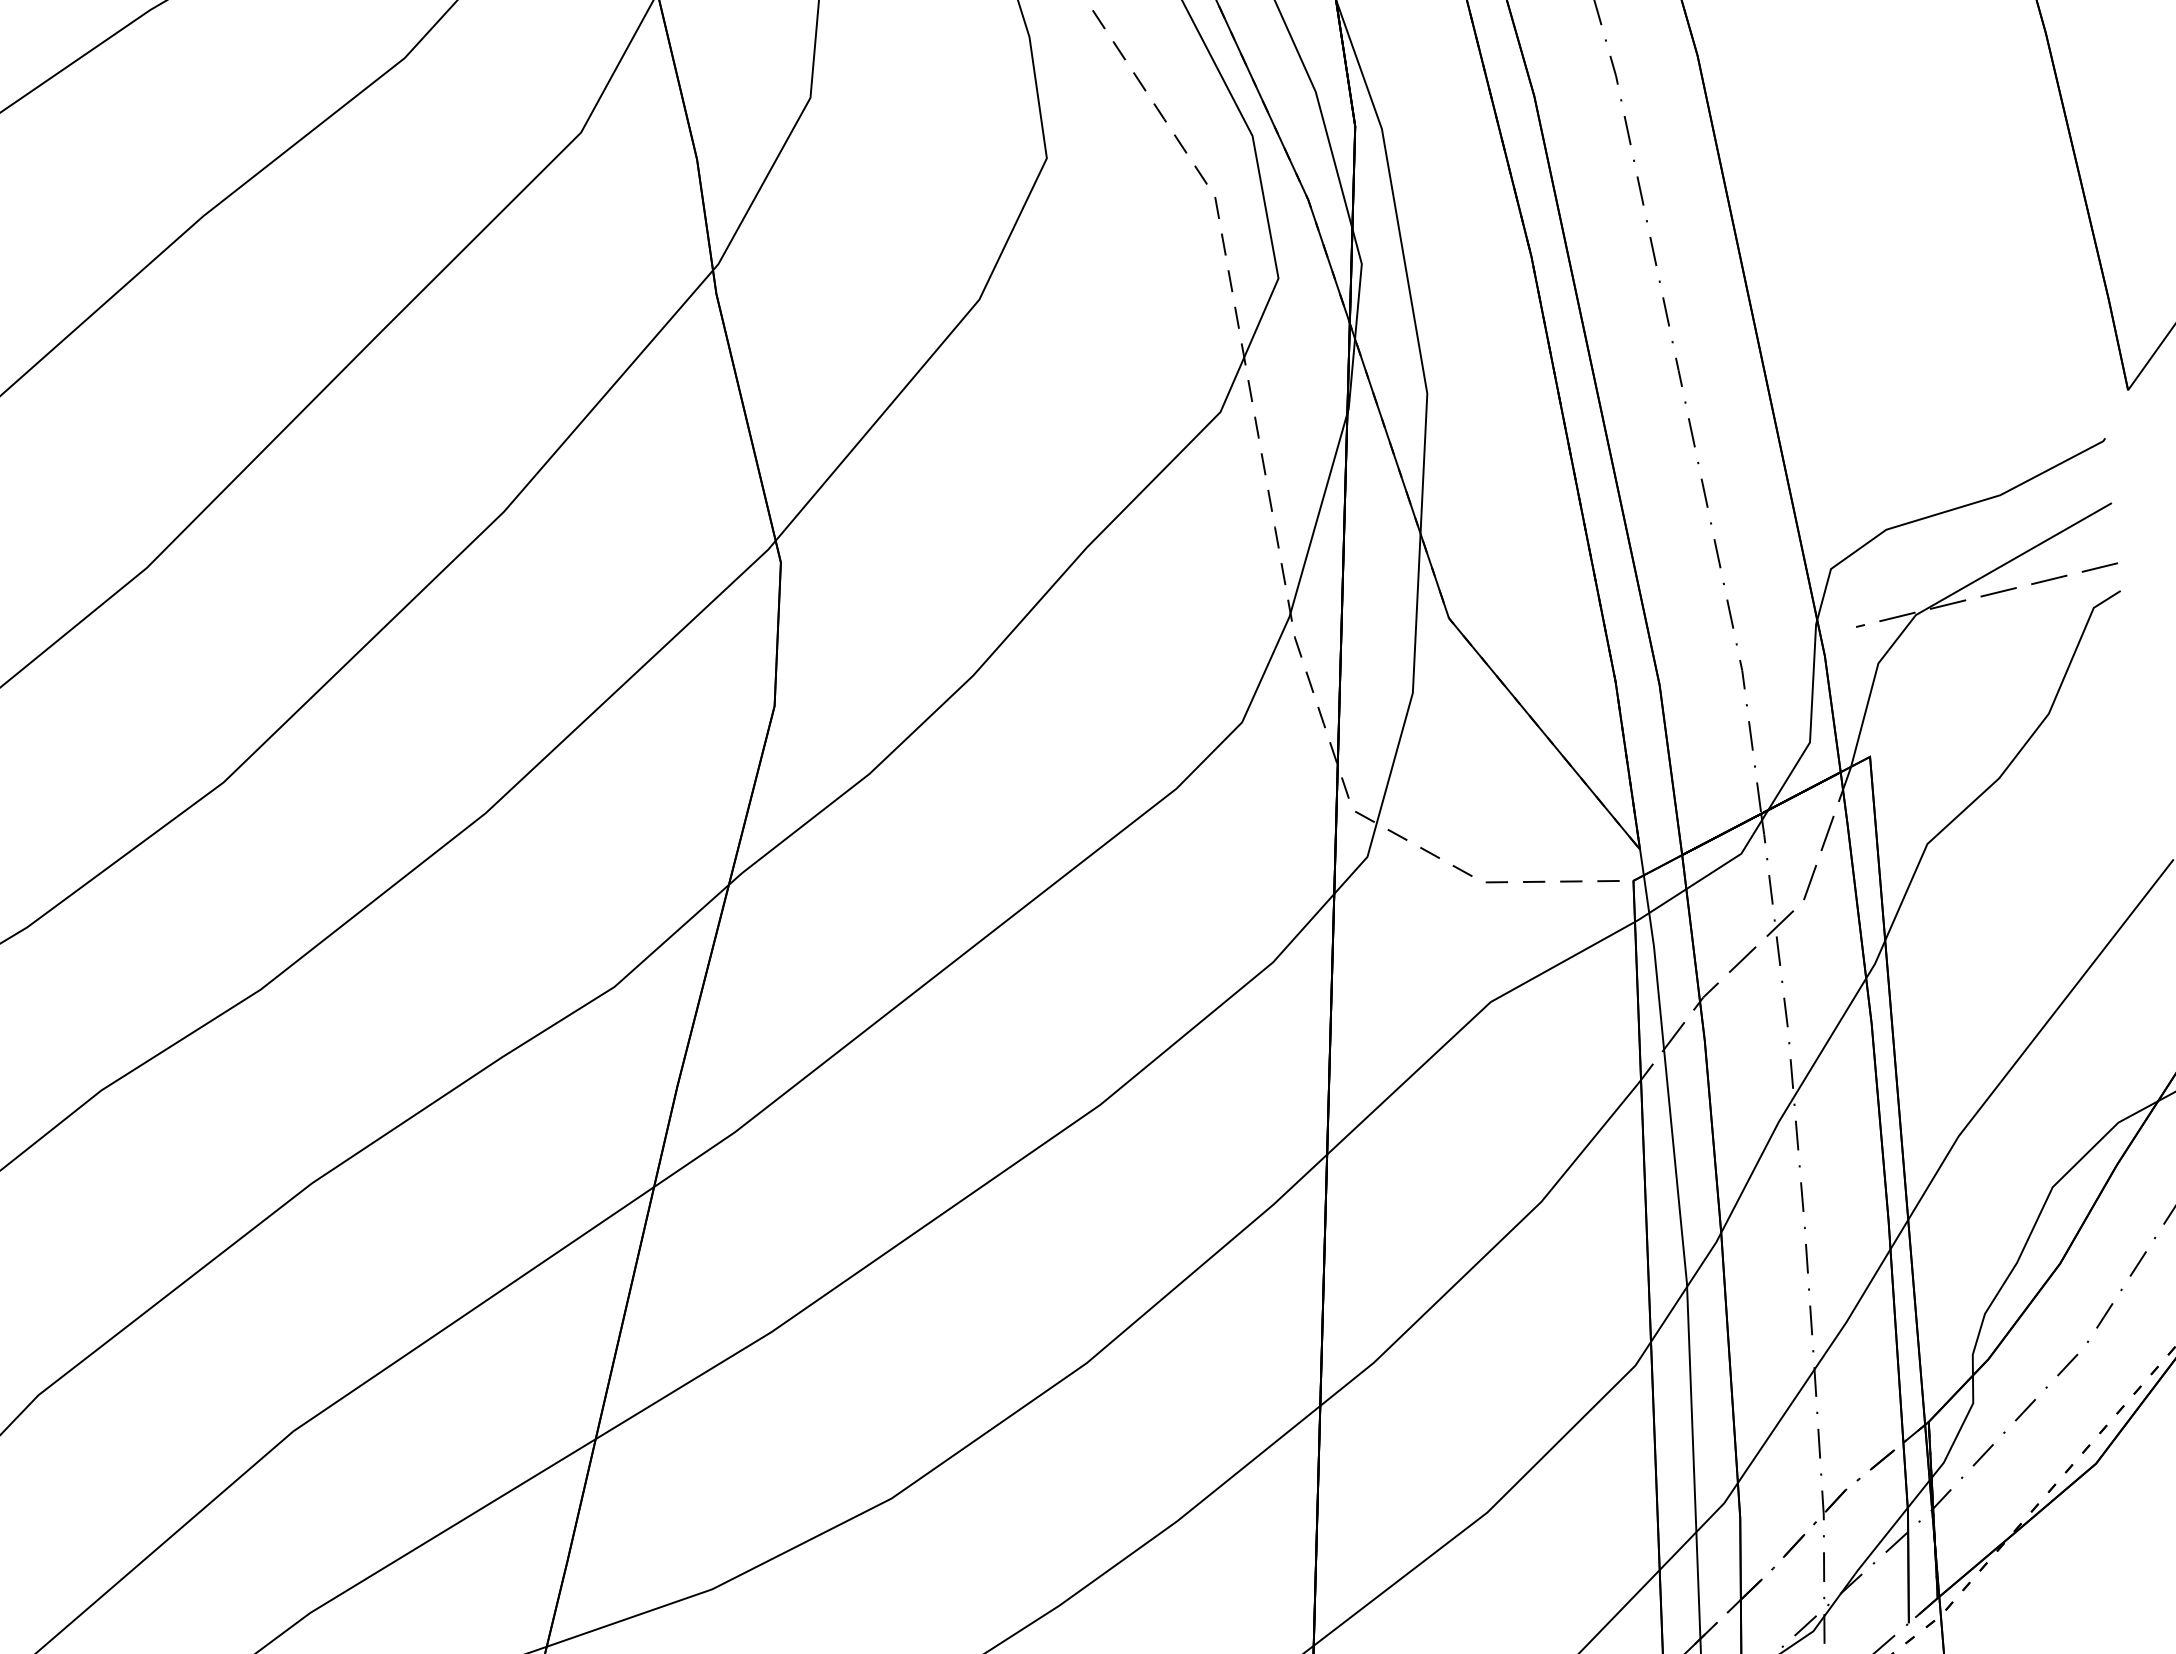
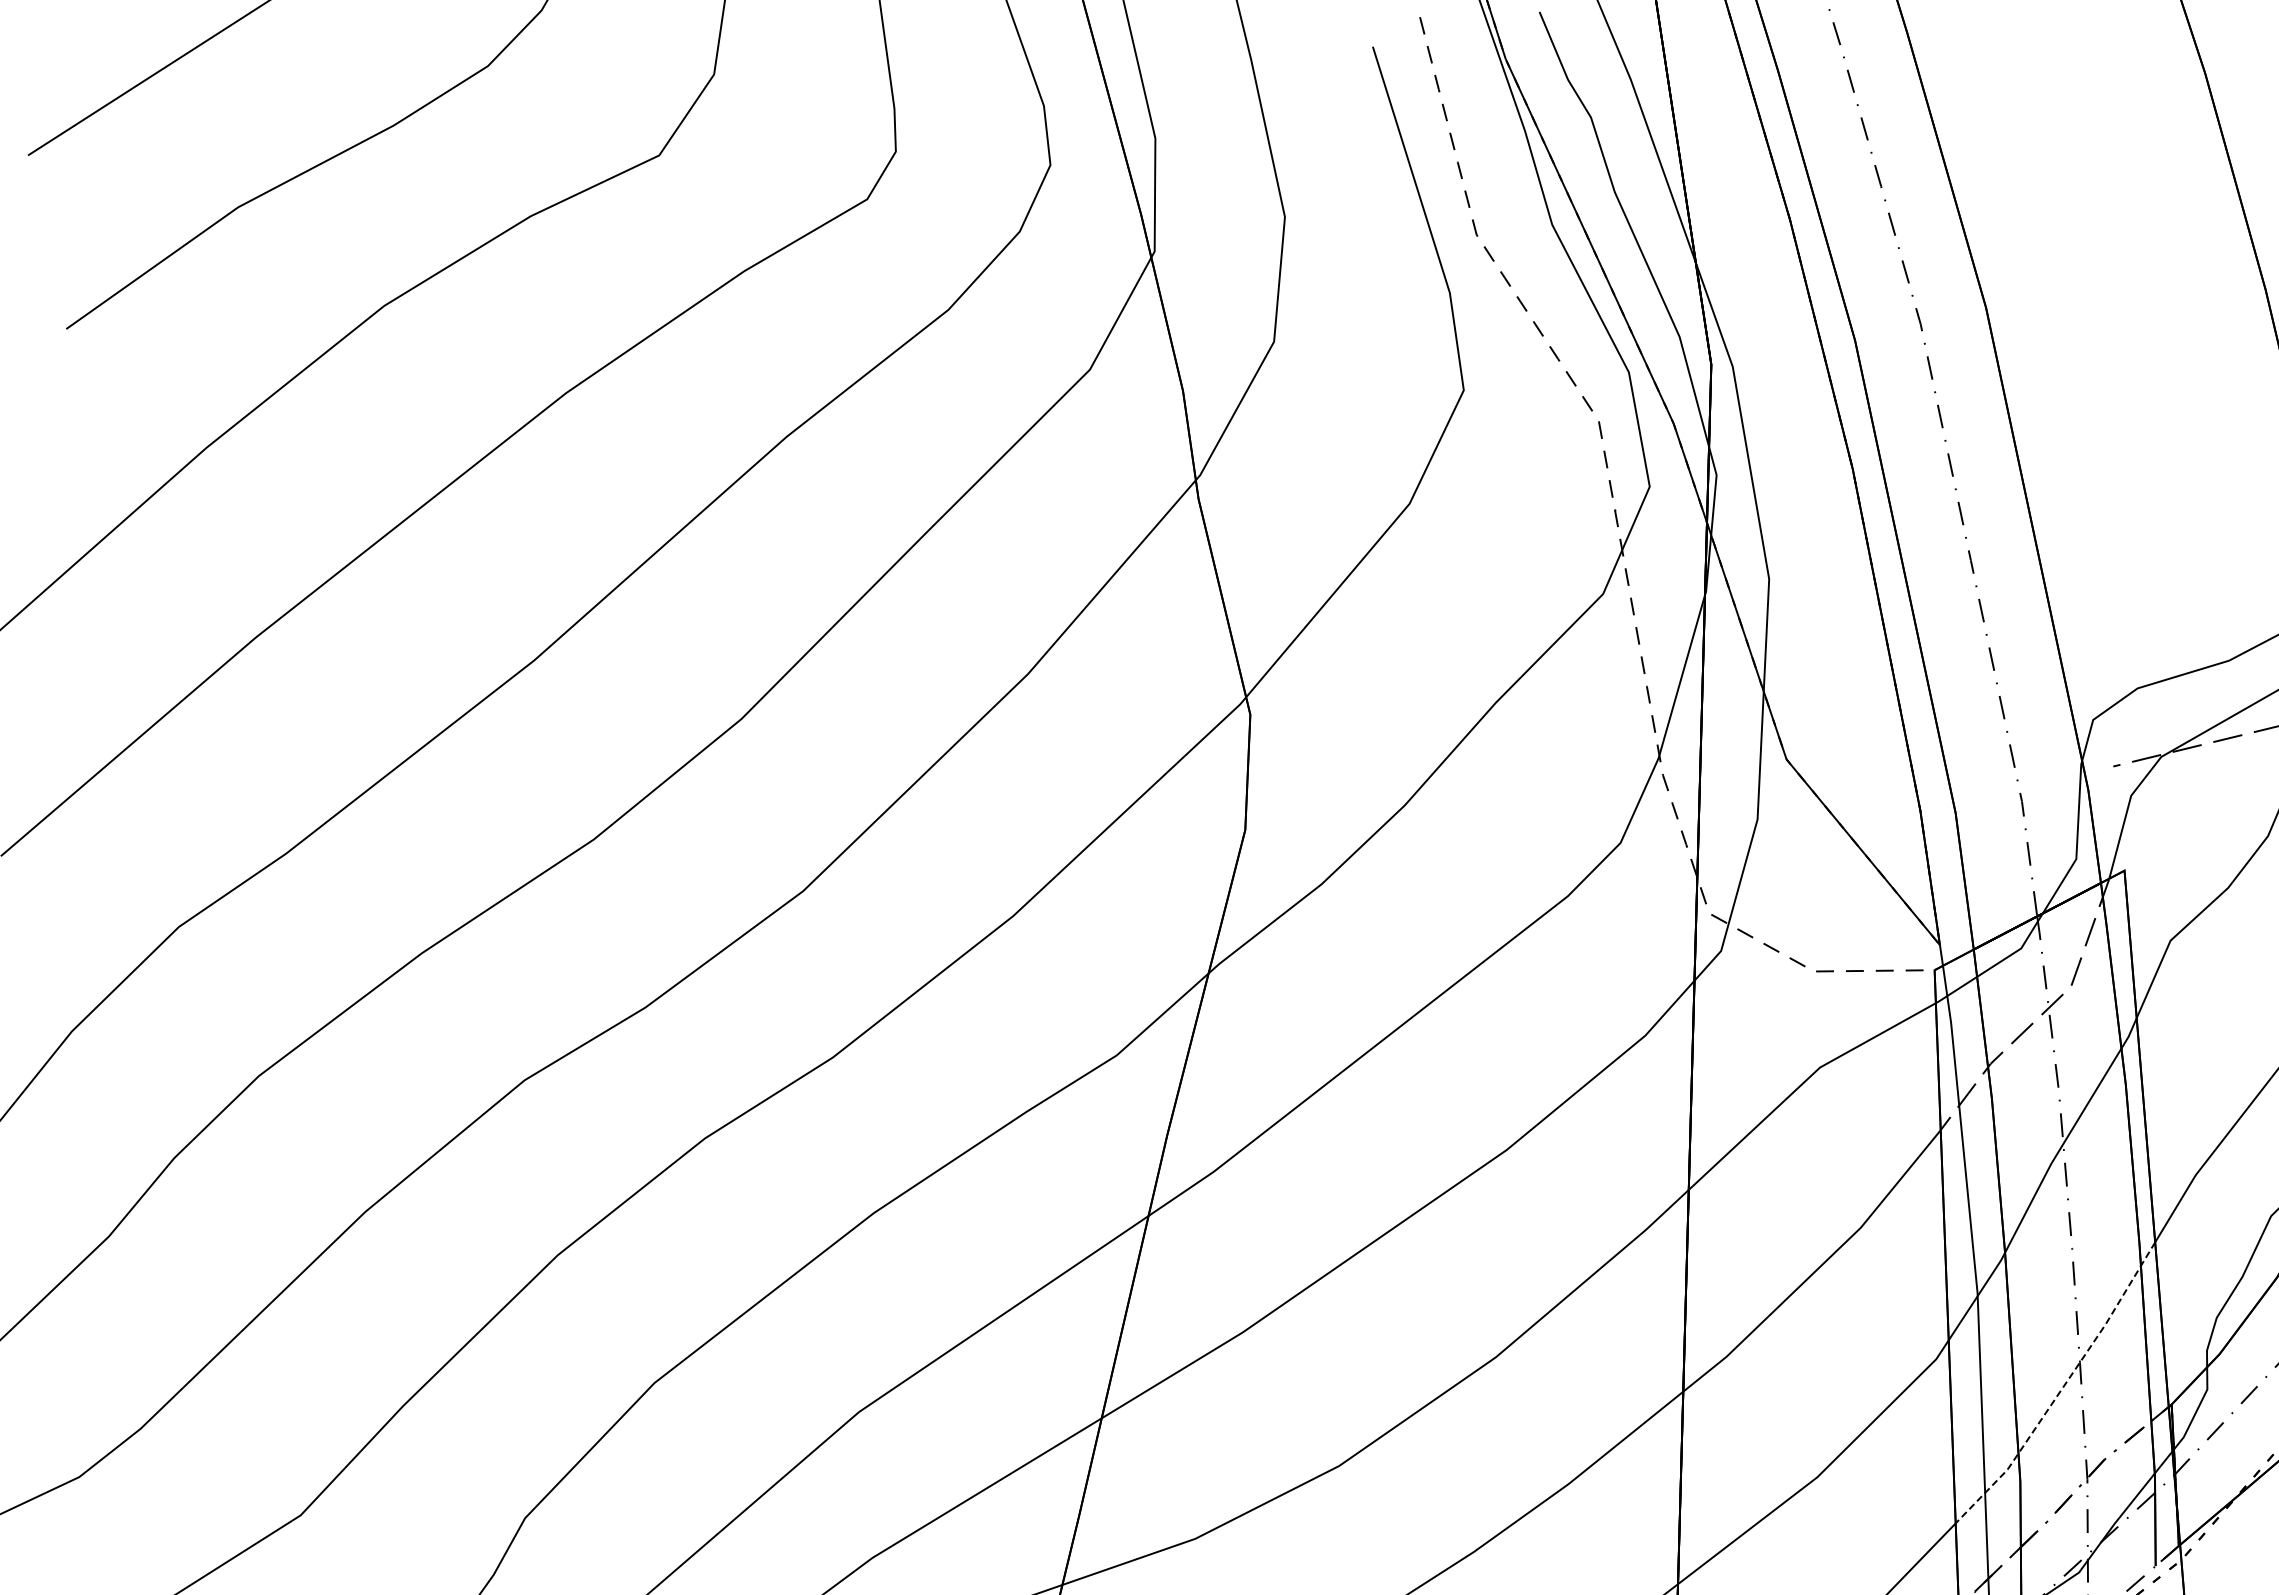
line: (1792, 1401) -> (2062, 1388), solid -> dashed

